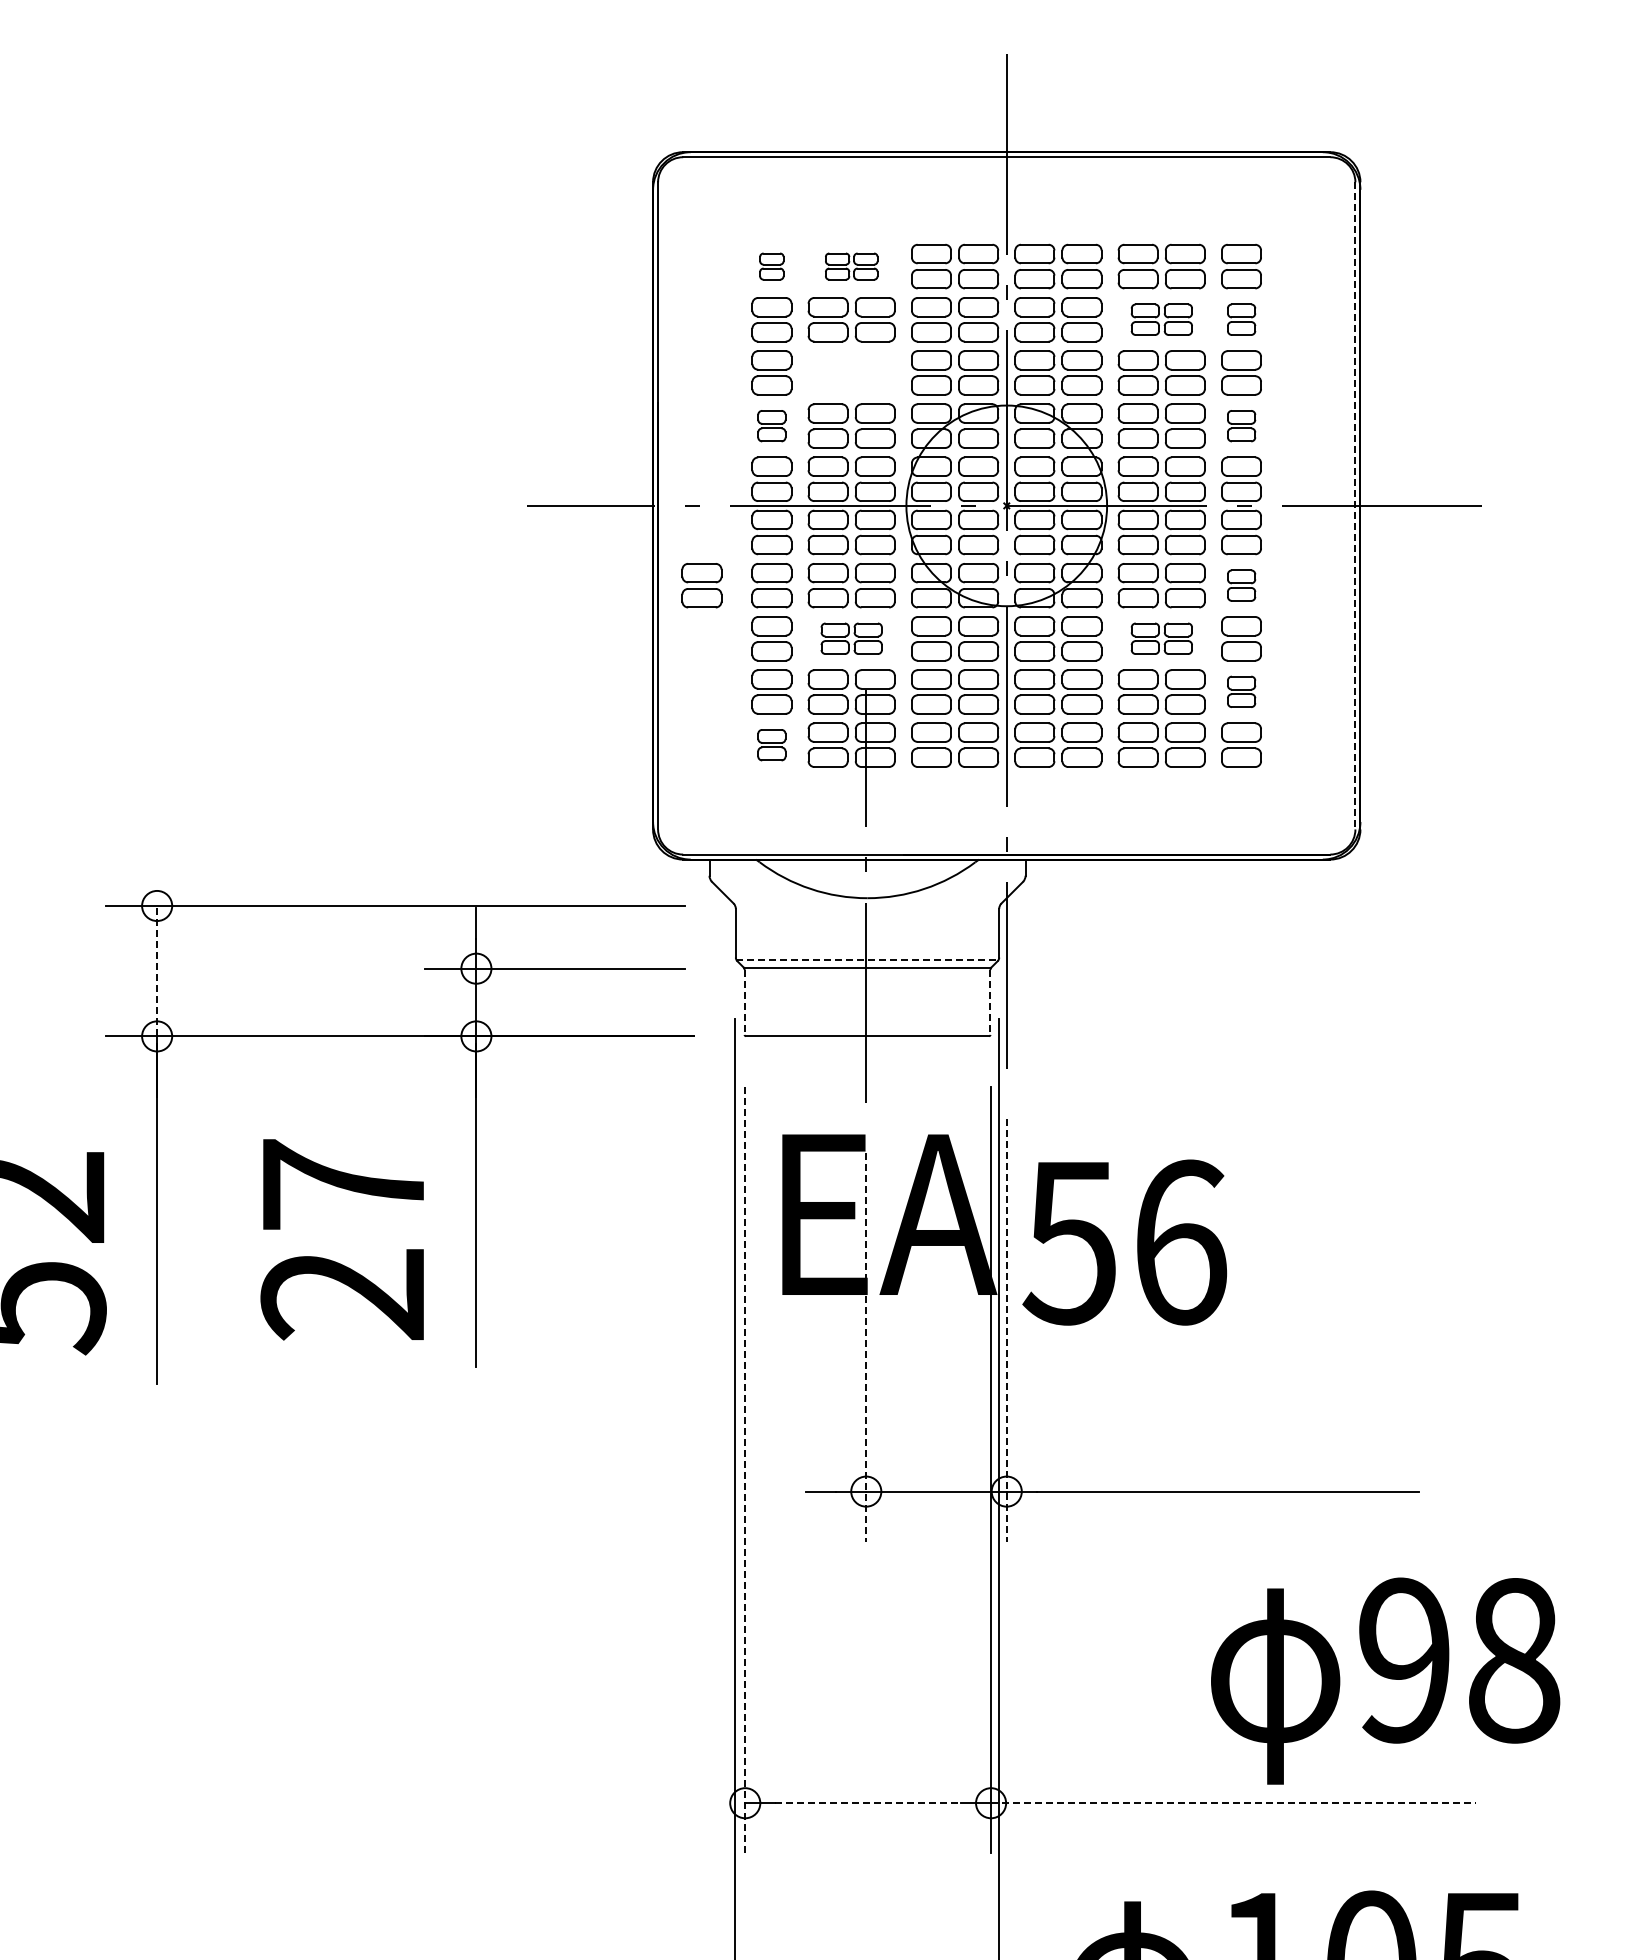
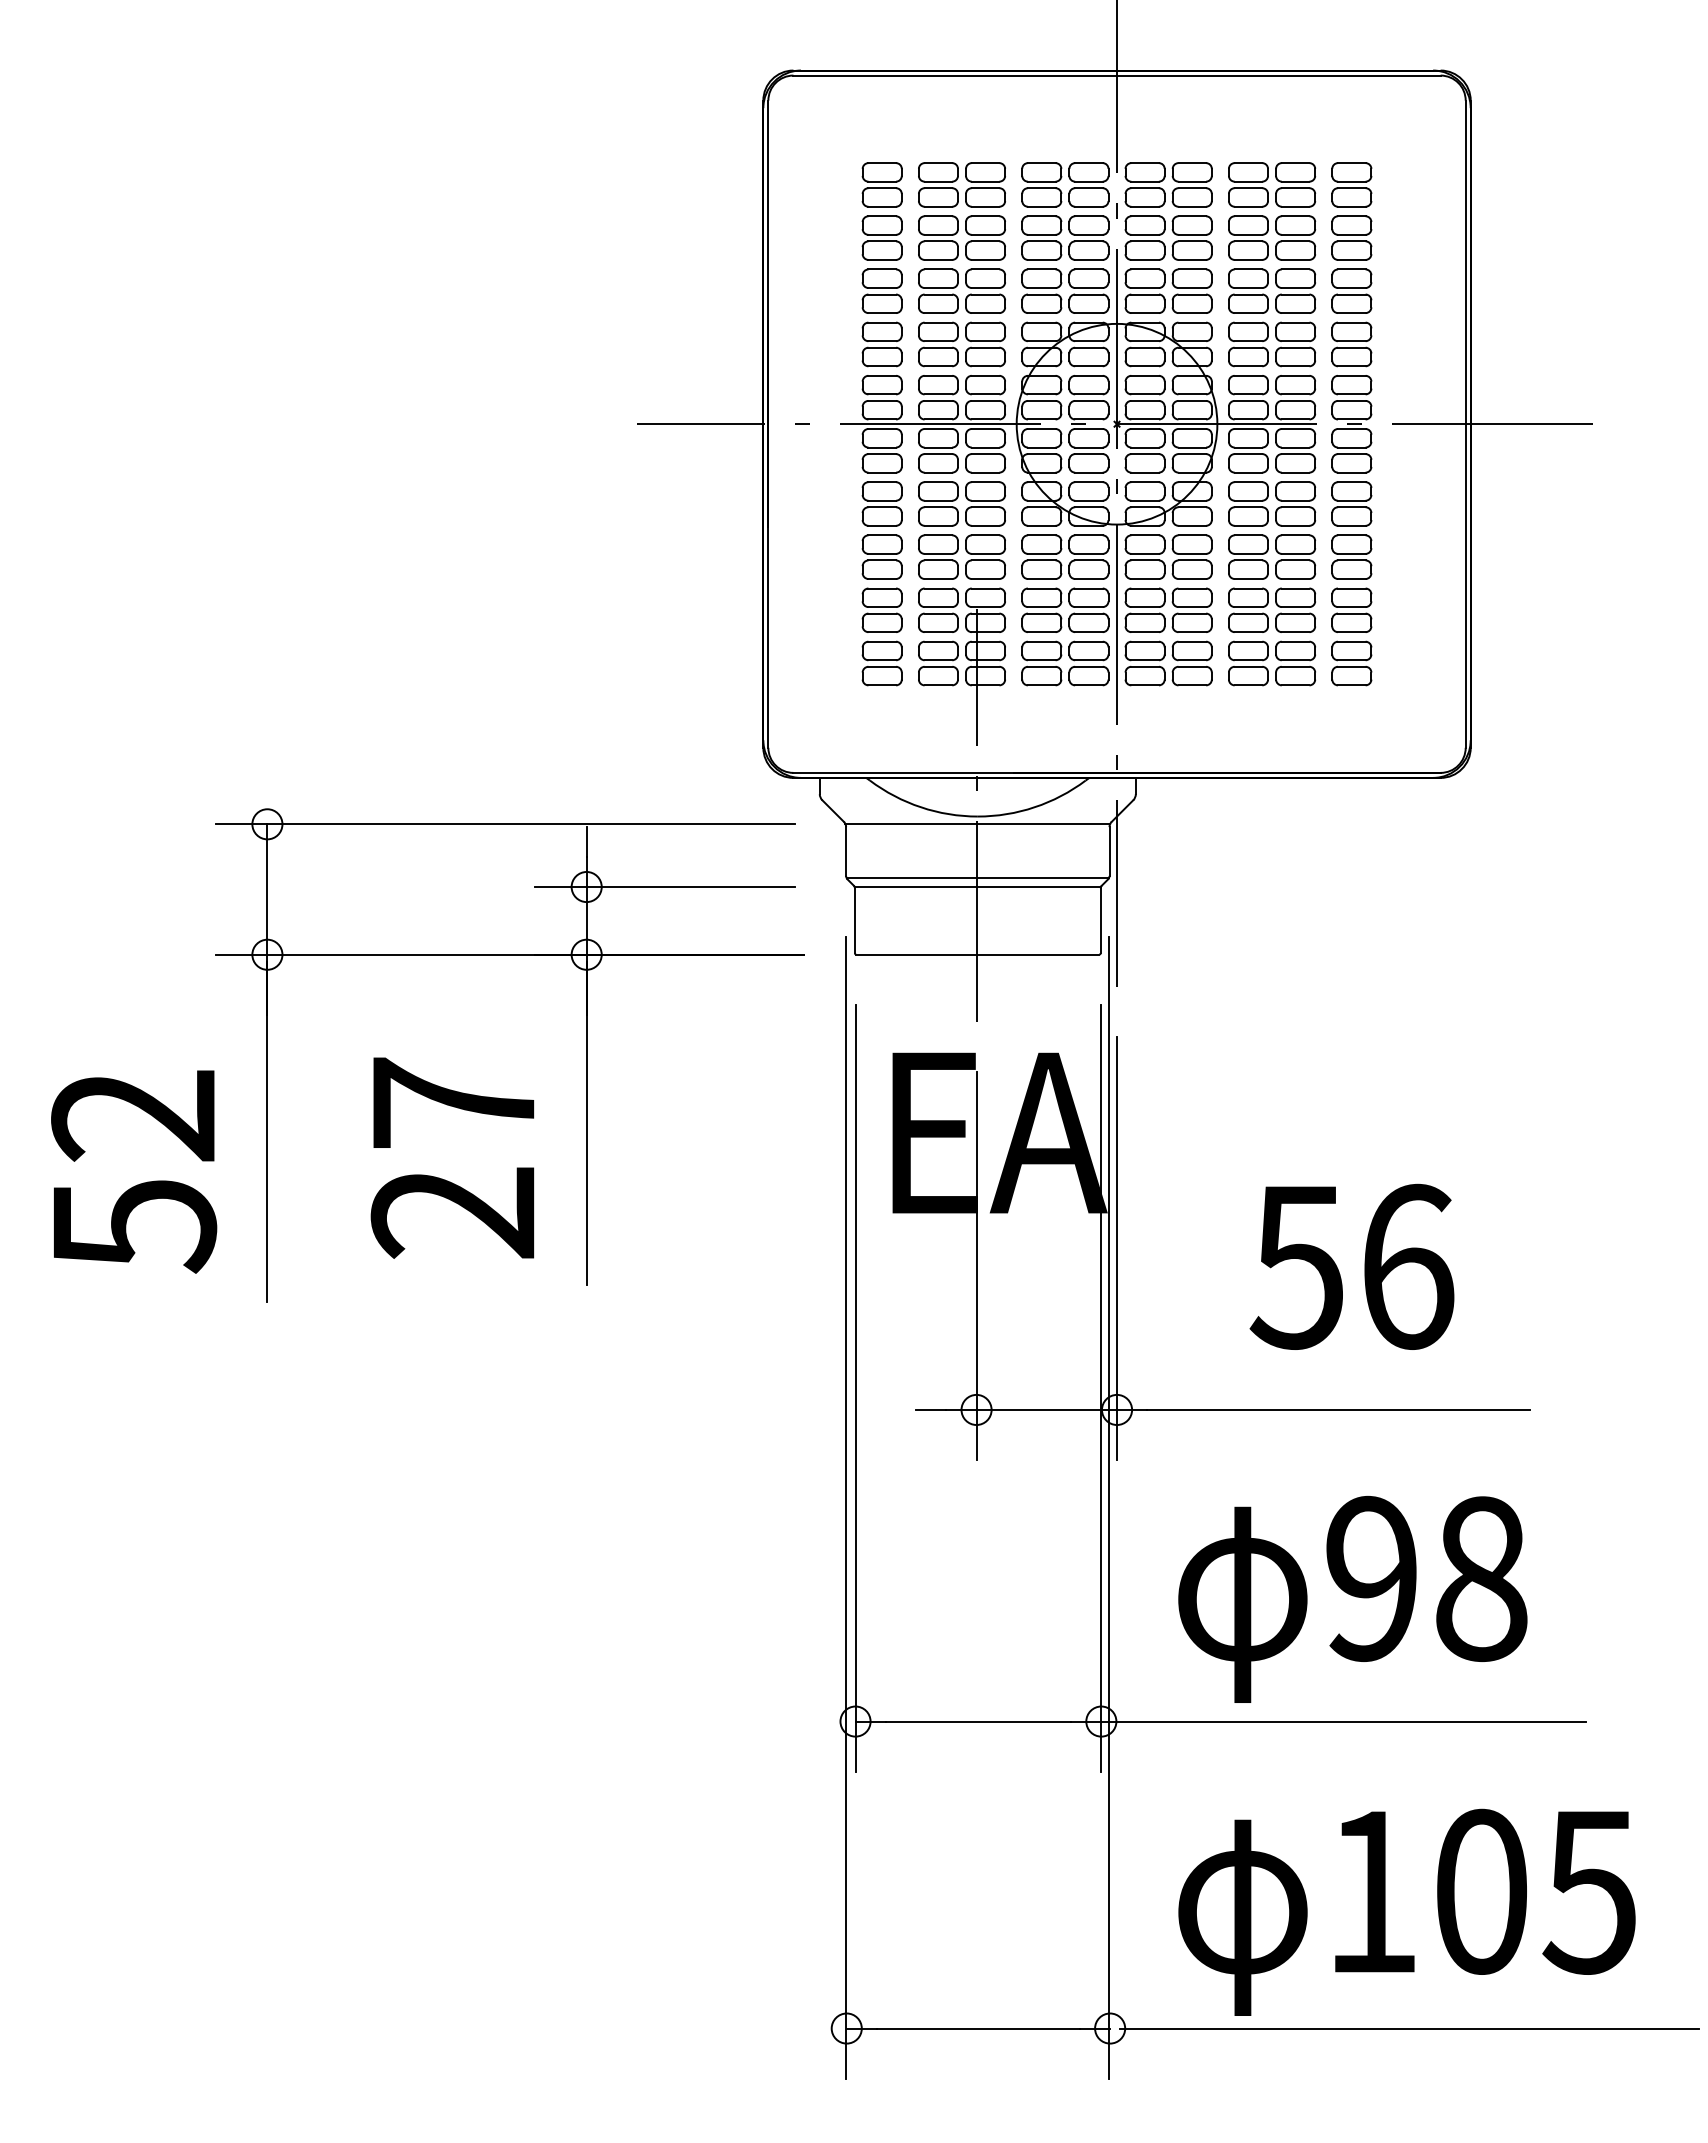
part: (771, 266) -> (881, 184), size x1.67
part: (851, 266) -> (961, 184), size x1.67
part: (1162, 319) -> (1272, 237), size x1.43
part: (1241, 319) -> (1351, 237), size x1.43
part: (851, 372) -> (961, 290), added
part: (771, 426) -> (881, 344), size x1.43
part: (1241, 426) -> (1351, 344), size x1.43
line: (1355, 506) -> (1465, 424), dashed -> solid
part: (701, 585) -> (811, 503), removed
part: (1241, 585) -> (1351, 503), size x1.43
part: (851, 638) -> (961, 556), size x1.43
part: (1162, 638) -> (1272, 556), size x1.43
part: (1241, 691) -> (1351, 609), size x1.43
part: (771, 745) -> (881, 663), size x1.43
line: (867, 906) -> (977, 824), added
line: (868, 960) -> (978, 878), dashed -> solid
line: (157, 971) -> (267, 889), dashed -> solid
line: (744, 1003) -> (854, 921), dashed -> solid
line: (990, 1003) -> (1100, 921), dashed -> solid
text: (1124, 1242) -> (1351, 1266), moved
line: (1007, 1331) -> (1117, 1249), dashed -> solid
line: (866, 1348) -> (976, 1266), dashed -> solid
line: (745, 1470) -> (855, 1388), dashed -> solid
text: (1385, 1681) -> (1352, 1599), moved
line: (868, 1803) -> (978, 1721), dashed -> solid
line: (1234, 1803) -> (1344, 1721), dashed -> solid

